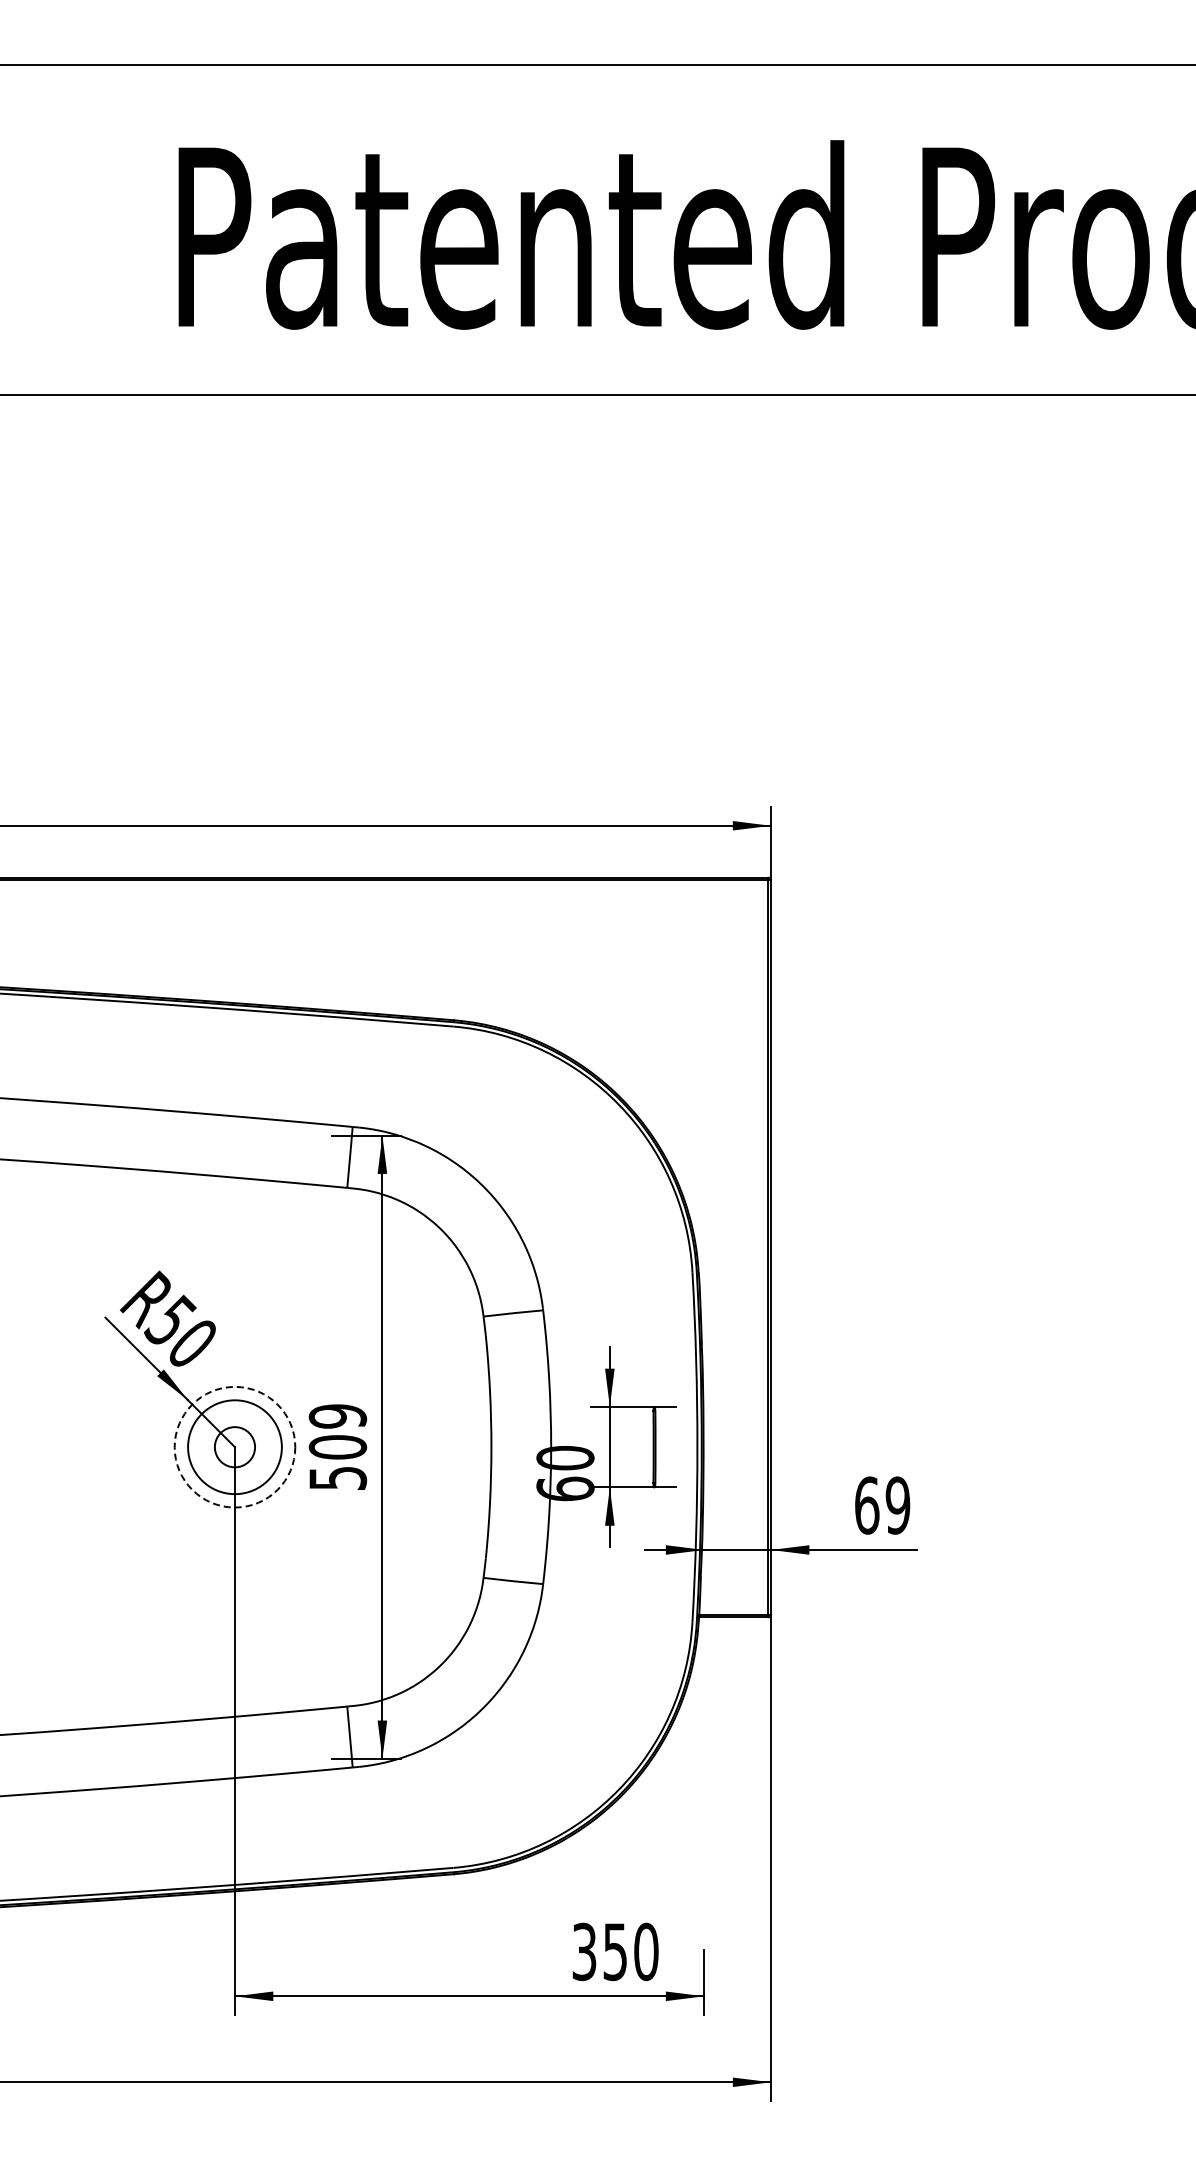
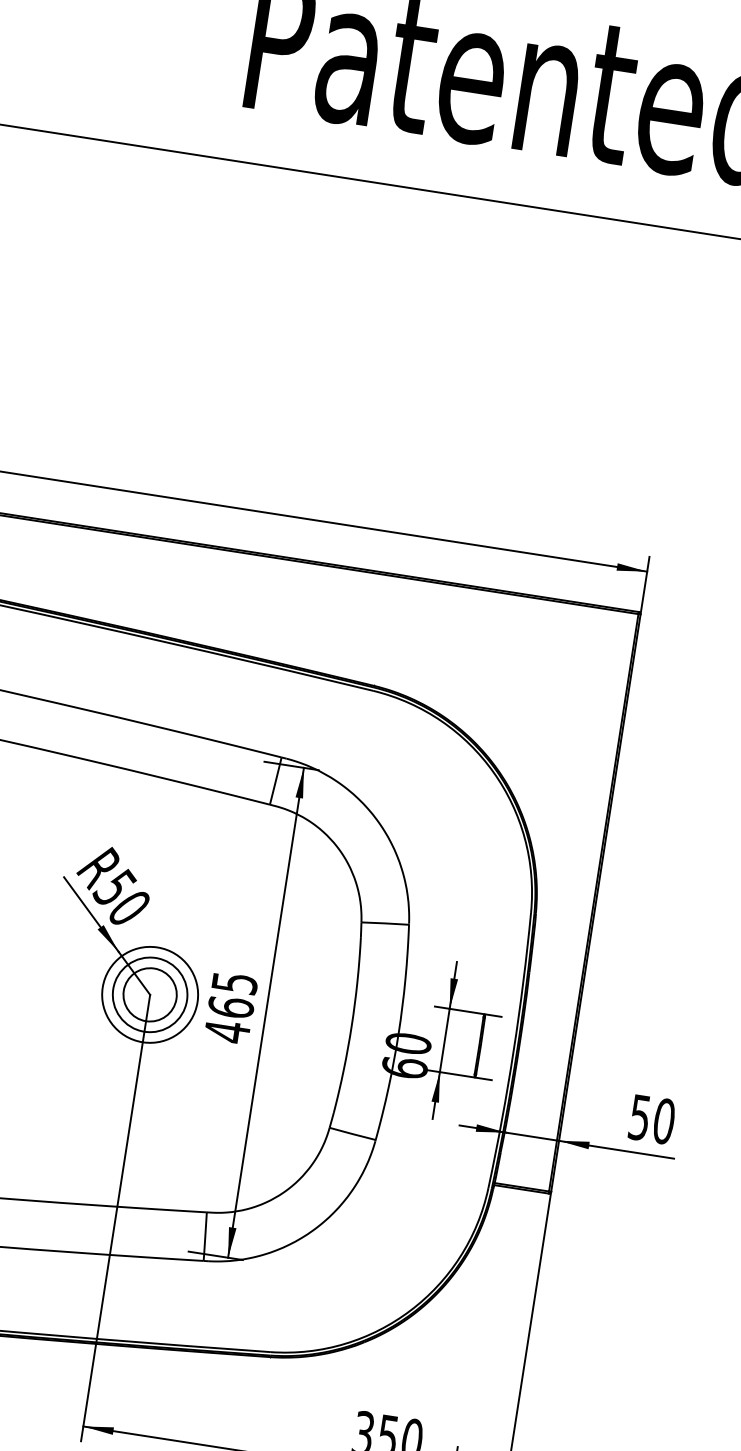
circle: (234, 1446) -> (149, 994), dashed -> solid
circle: (234, 1446) -> (149, 994), size x1.67
text: (337, 1447) -> (230, 1007), 509 -> 465
text: (882, 1505) -> (652, 1119), 69 -> 50

